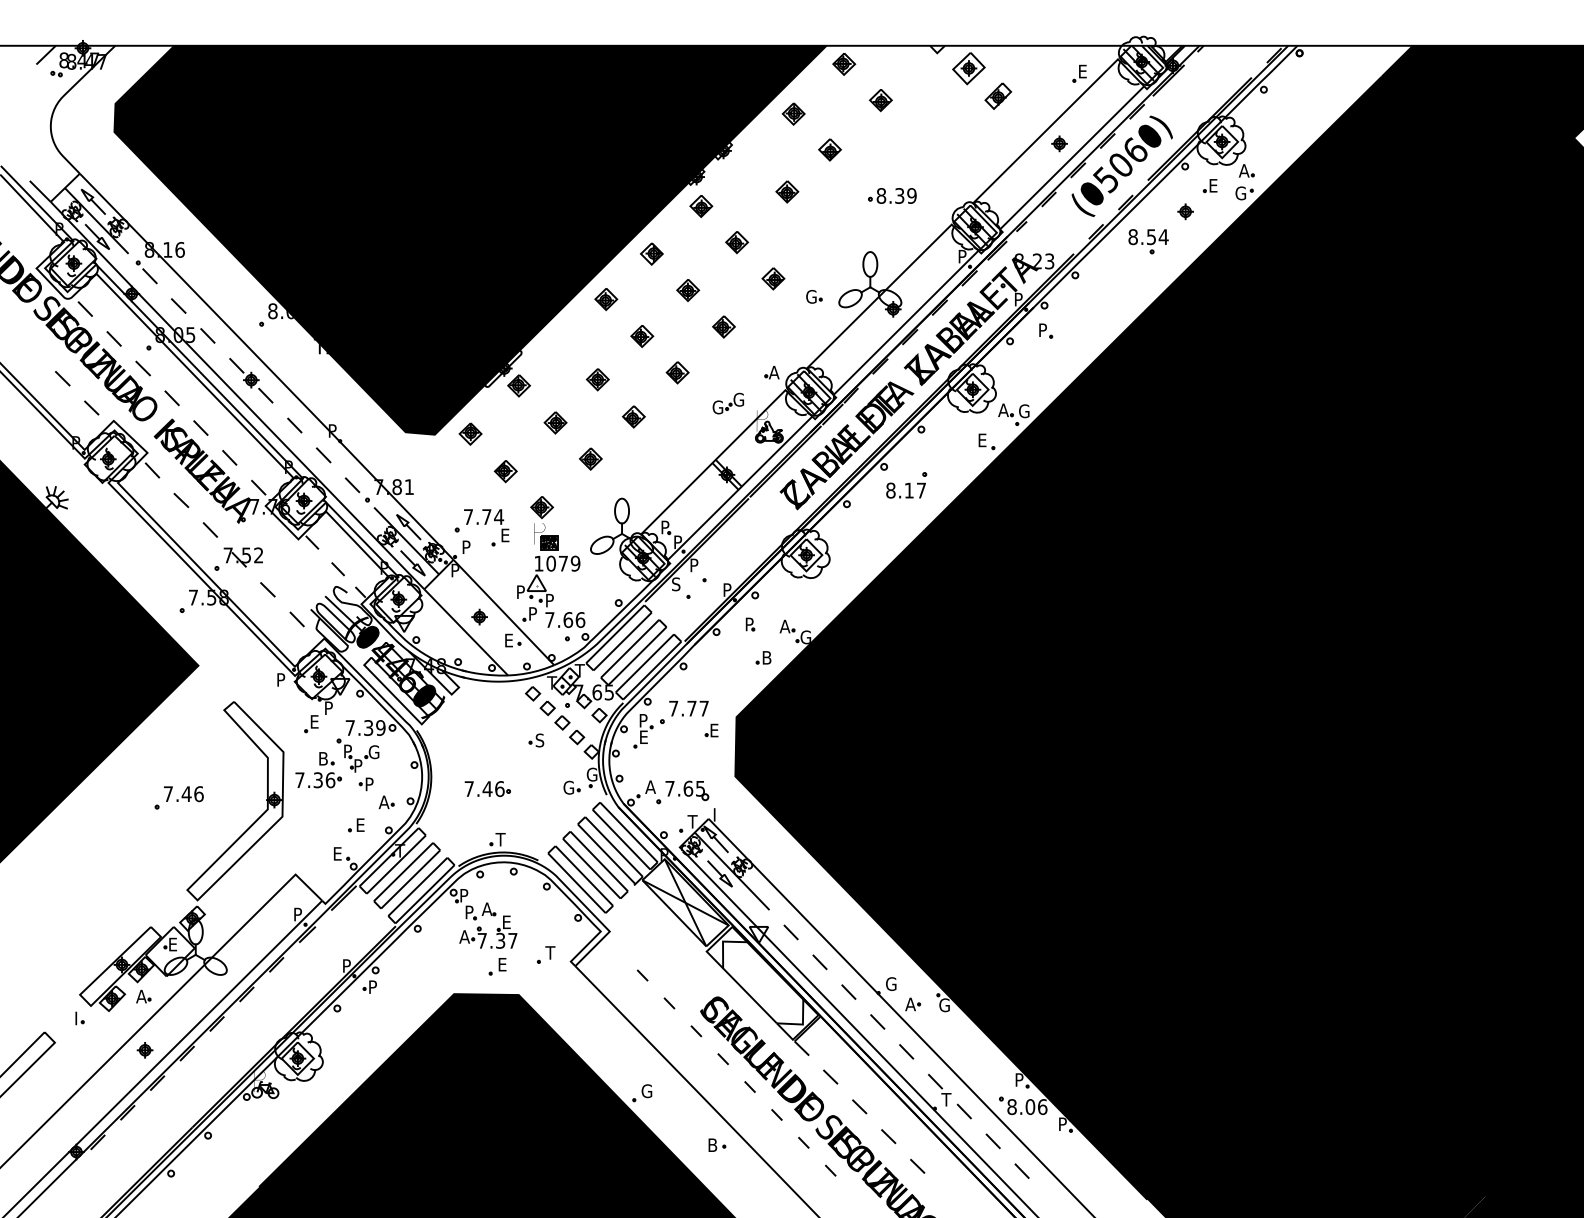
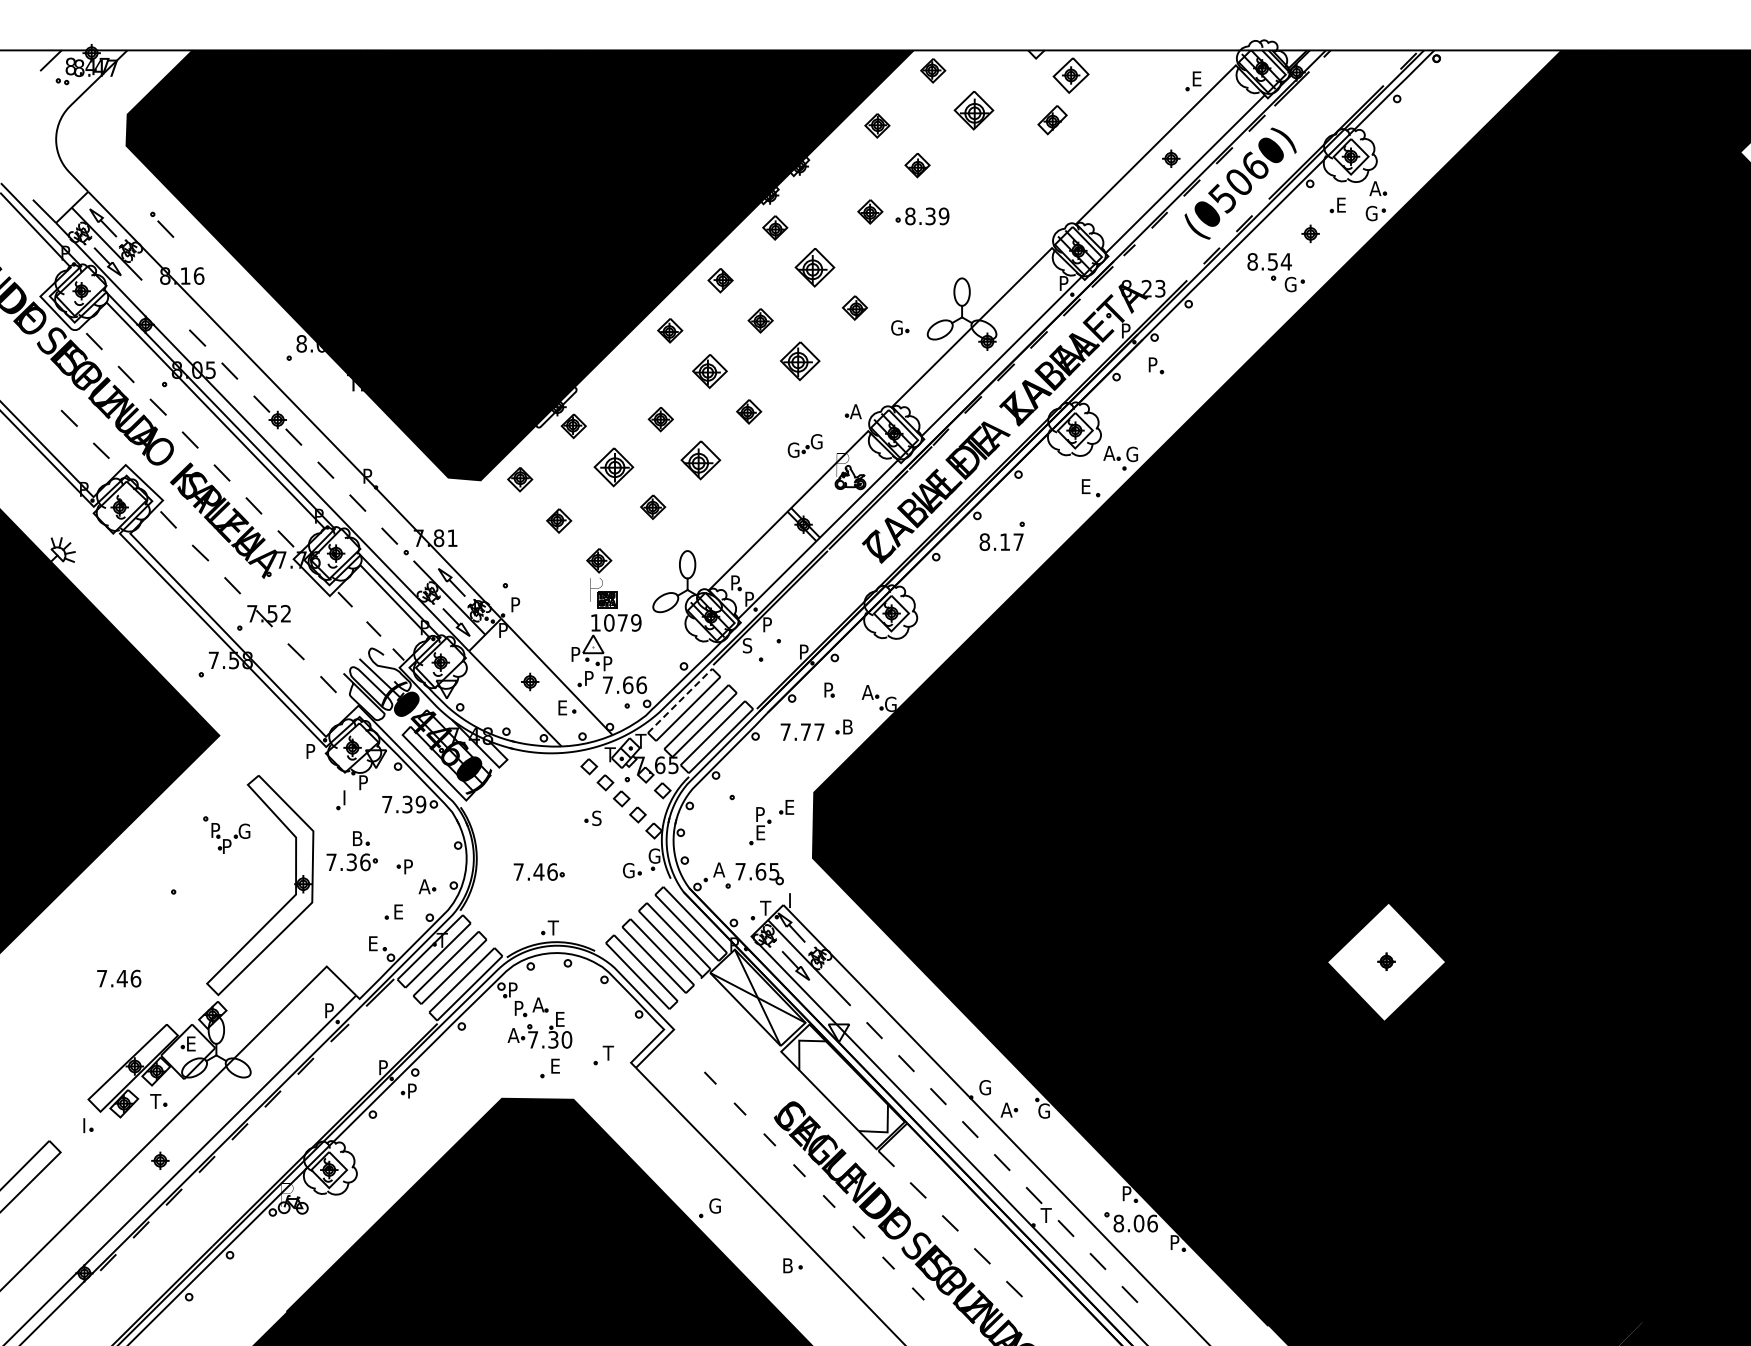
part: (998, 96) -> (1052, 120), moved
part: (880, 100) -> (973, 110), size x1.6
part: (892, 196) -> (922, 216), moved
part: (736, 242) -> (814, 267), size x1.6
part: (1171, 257) -> (1294, 284), added
part: (147, 272) -> (162, 224), moved
part: (724, 326) -> (800, 360), size x1.6
part: (641, 336) -> (709, 371), size x1.4
part: (633, 416) -> (700, 460), size x1.6
part: (555, 422) -> (614, 466), size x1.6
part: (487, 527) -> (538, 582), removed
line: (615, 633) -> (680, 700), solid -> dashed
text: (688, 708) -> (802, 731), moved
text: (315, 721) -> (348, 797), E -> I
part: (643, 731) -> (760, 826), moved
part: (357, 755) -> (226, 834), moved
text: (184, 793) -> (119, 978), moved
fill: (1254, 870) -> (1386, 962), removed
text: (512, 940) -> (566, 1039), 7.37 -> 7.30
text: (141, 996) -> (156, 1101), A -> T

